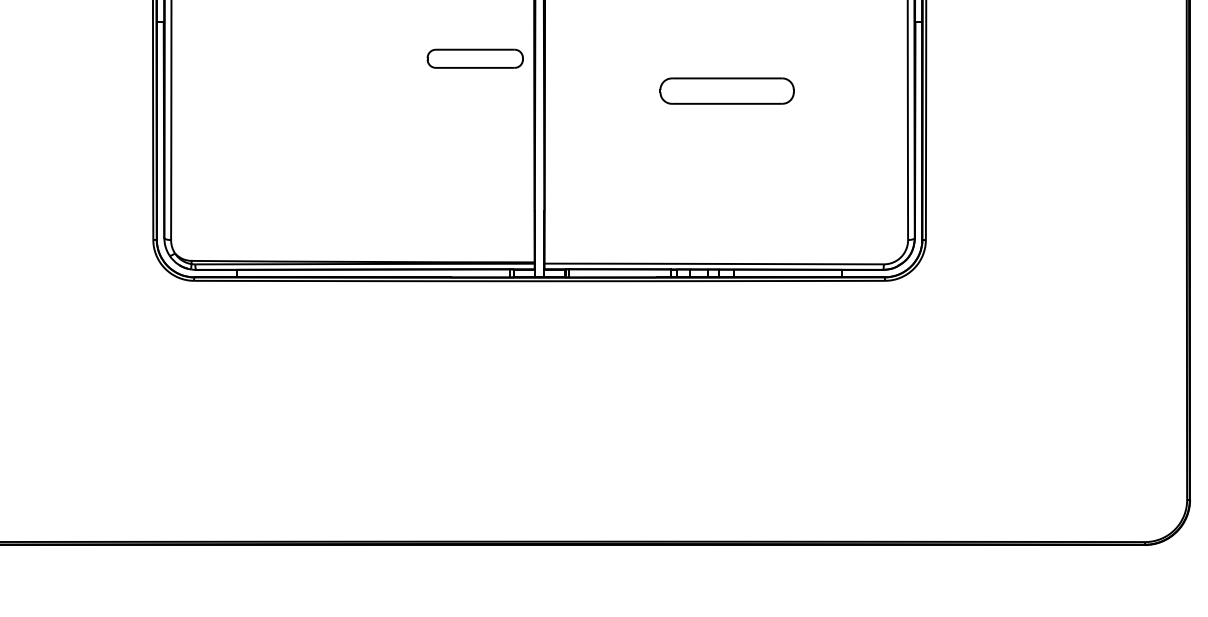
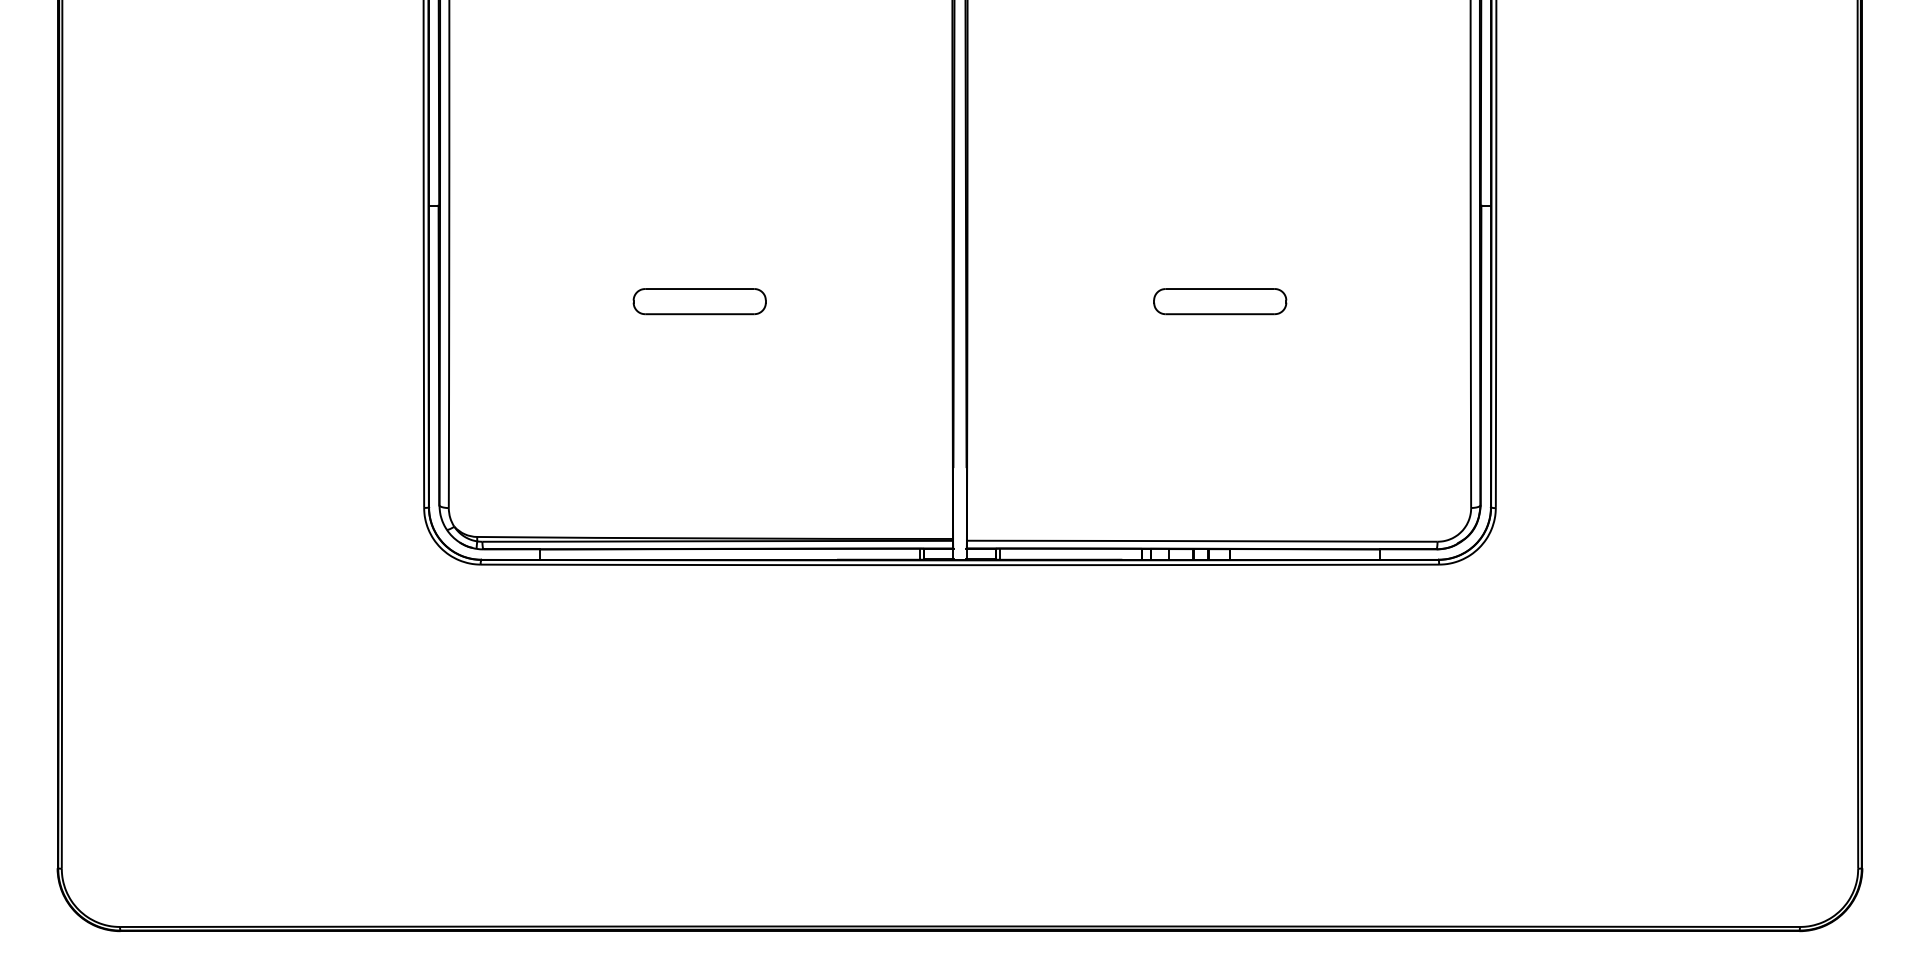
part: (475, 58) -> (699, 301), moved
part: (727, 91) -> (1220, 301), size x0.71

